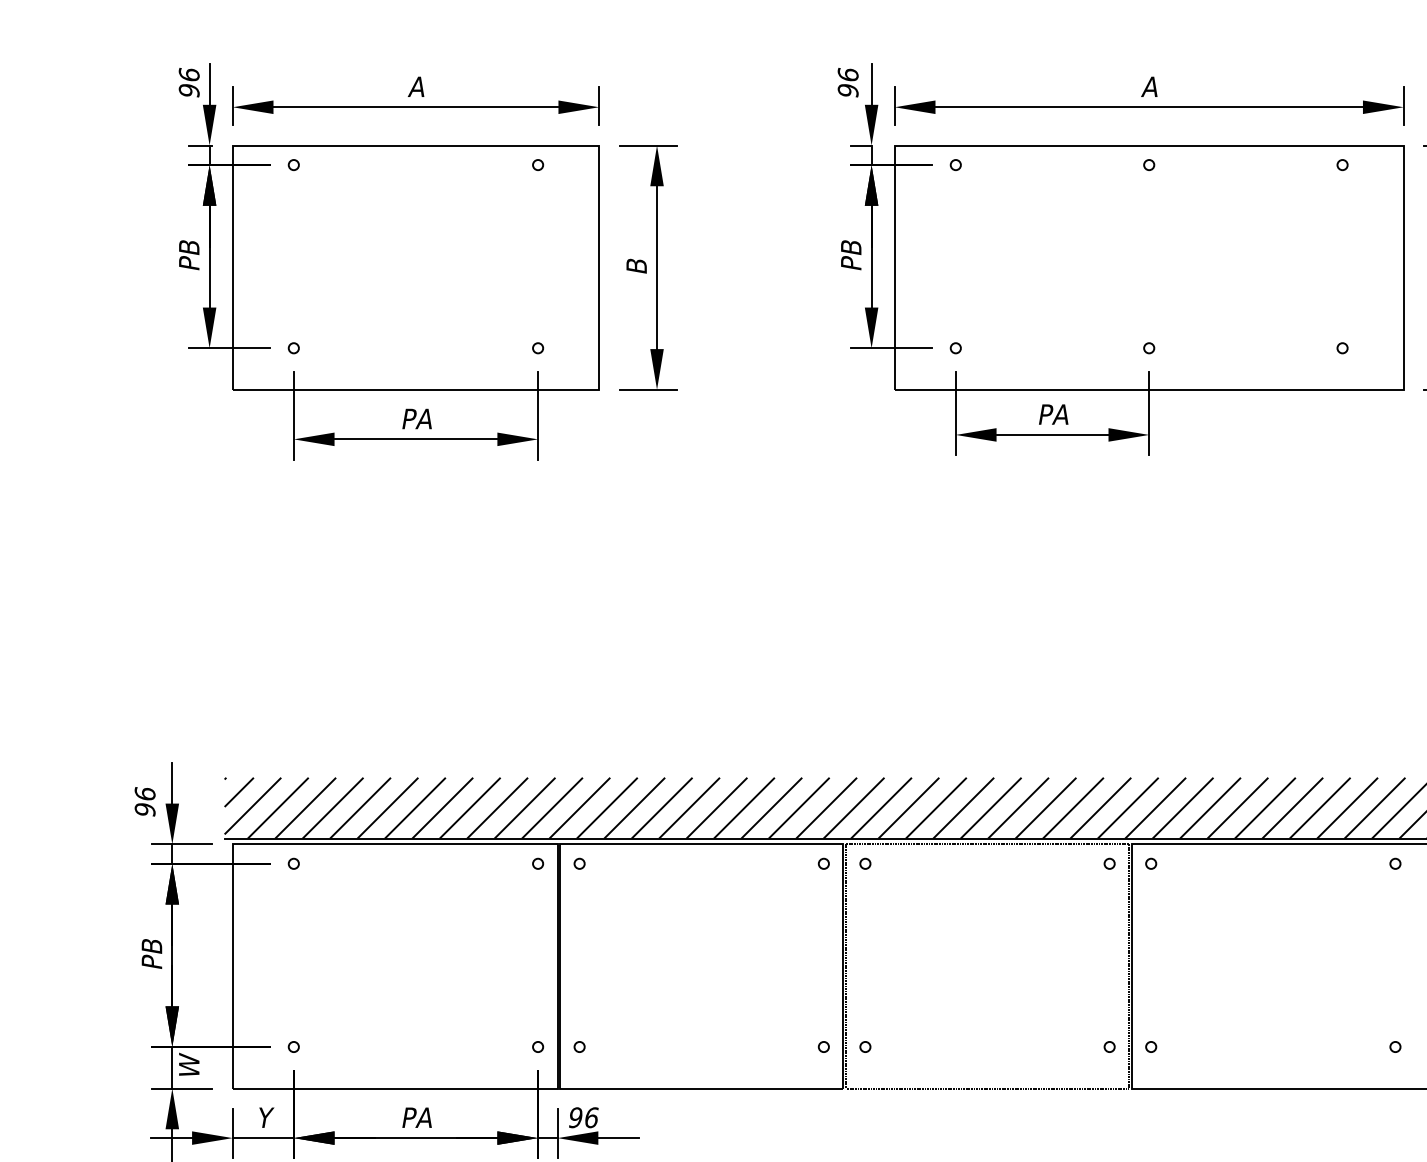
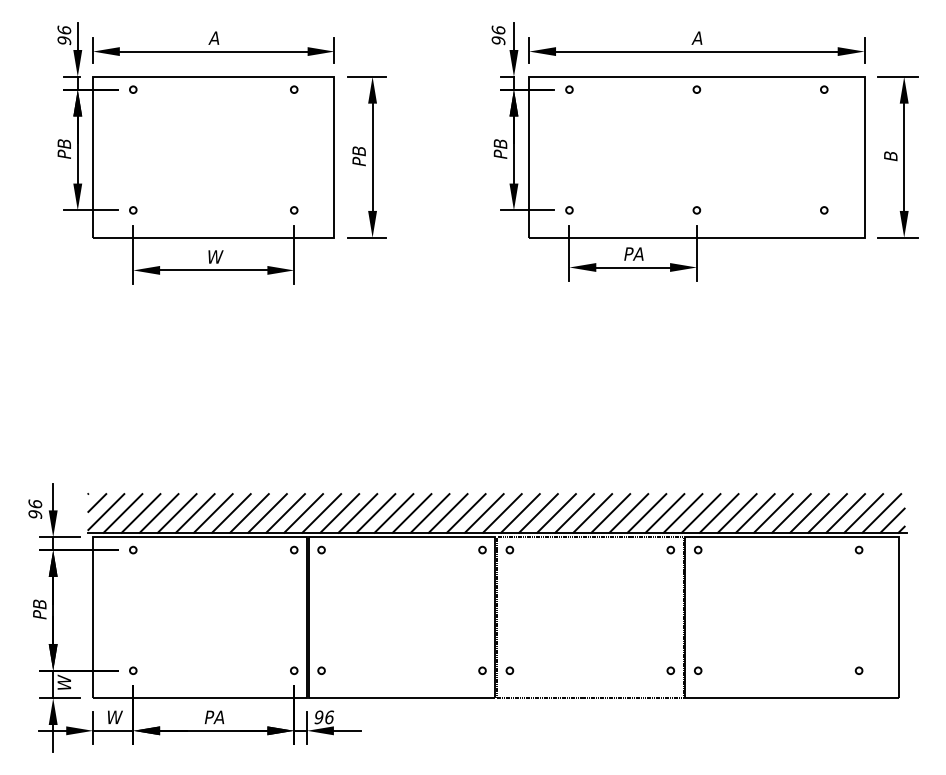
text: (635, 266) -> (358, 156), B -> PB
text: (417, 418) -> (214, 256), PA -> W
text: (266, 1117) -> (115, 717), Y -> W

